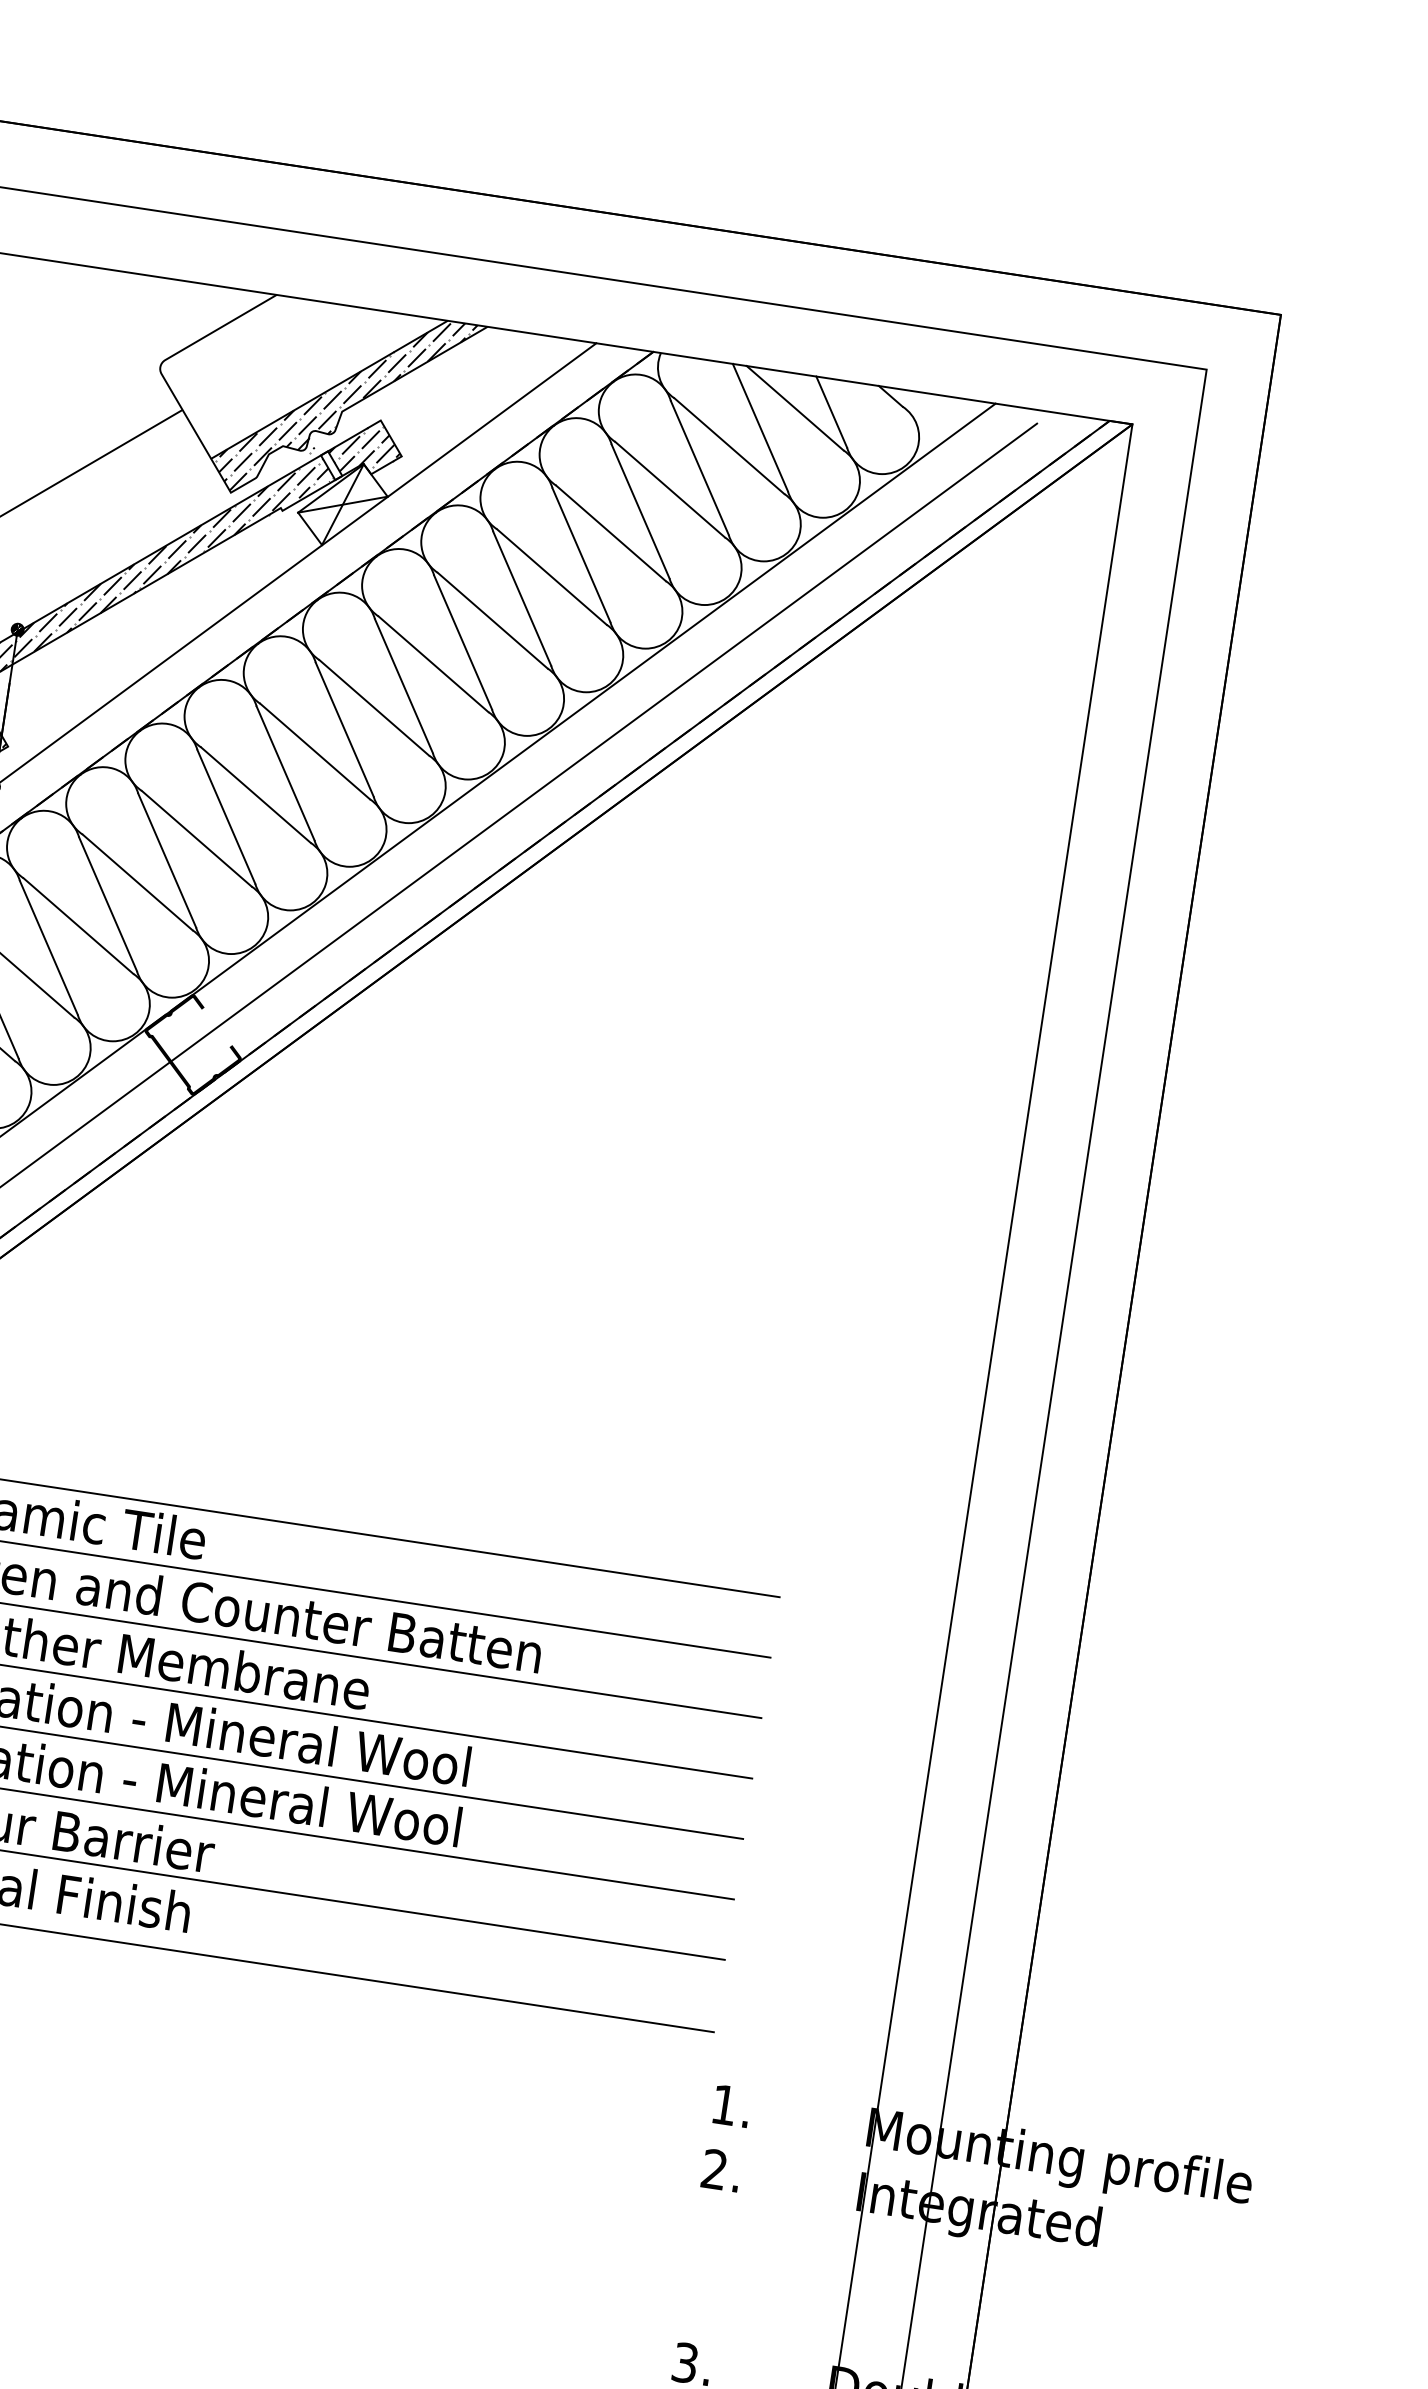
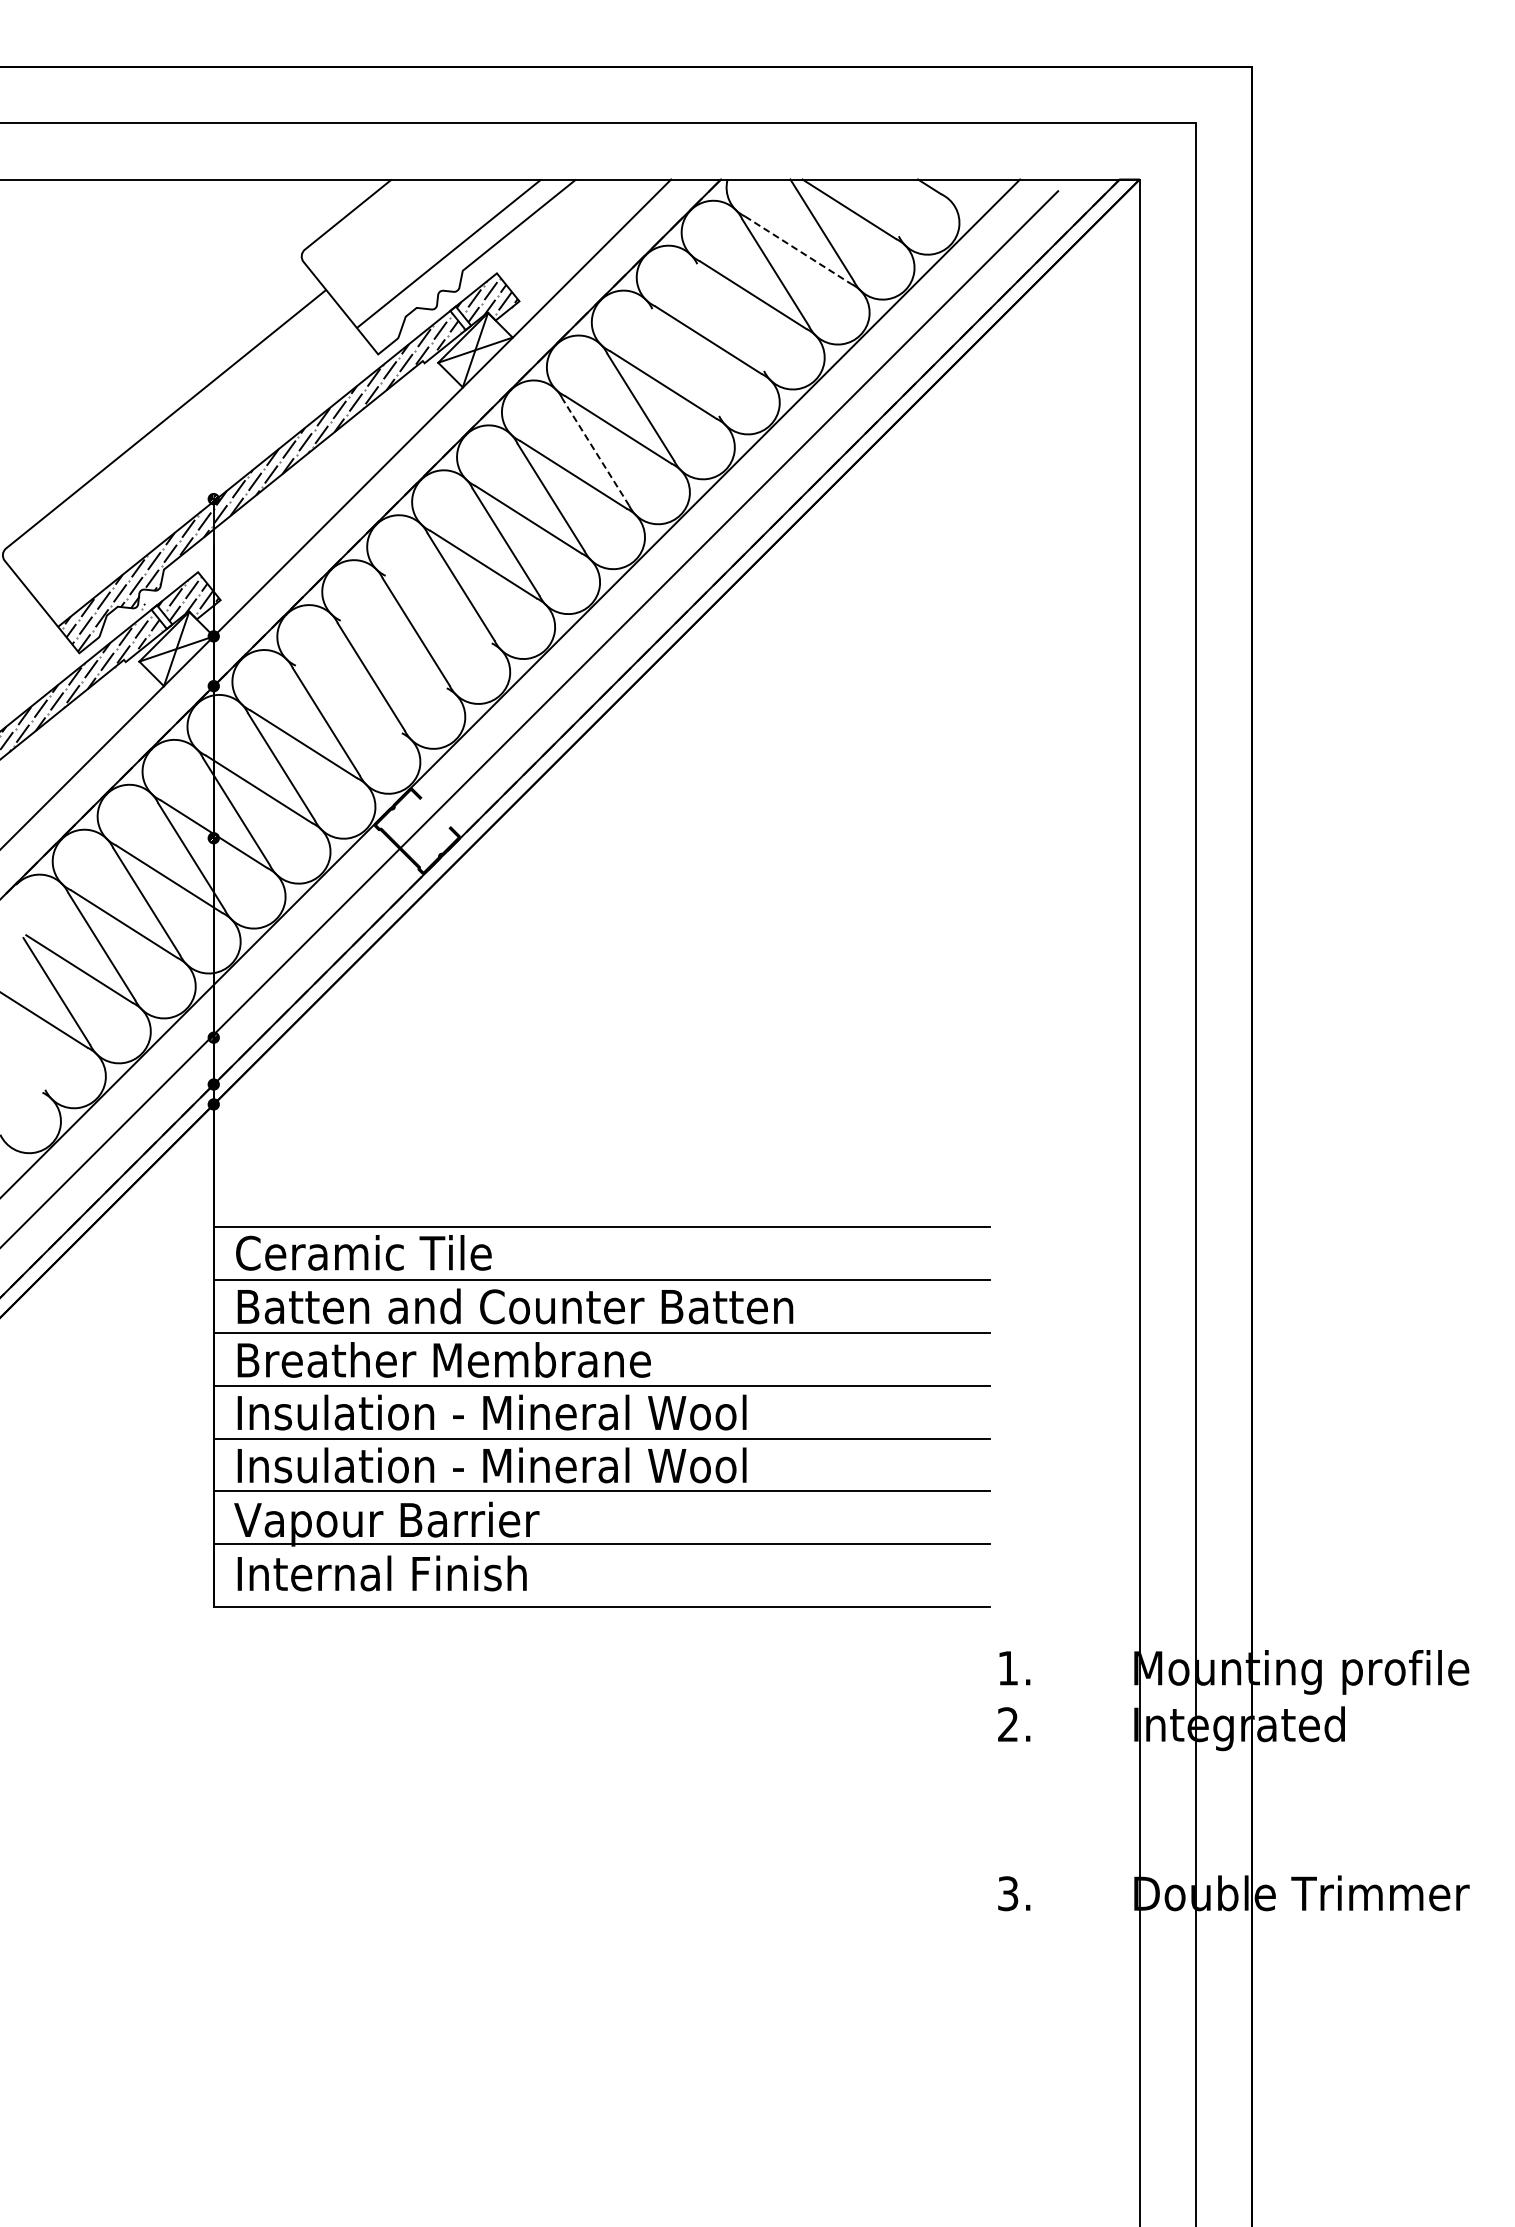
hatch: (345, 405) -> (464, 265), removed
line: (831, 411) -> (880, 207), removed
line: (729, 446) -> (798, 250), solid -> dashed
line: (640, 511) -> (730, 317), removed
line: (581, 555) -> (685, 362), removed
line: (462, 642) -> (595, 452), solid -> dashed
line: (255, 795) -> (438, 609), removed
line: (196, 838) -> (393, 654), removed
line: (137, 882) -> (348, 699), removed

